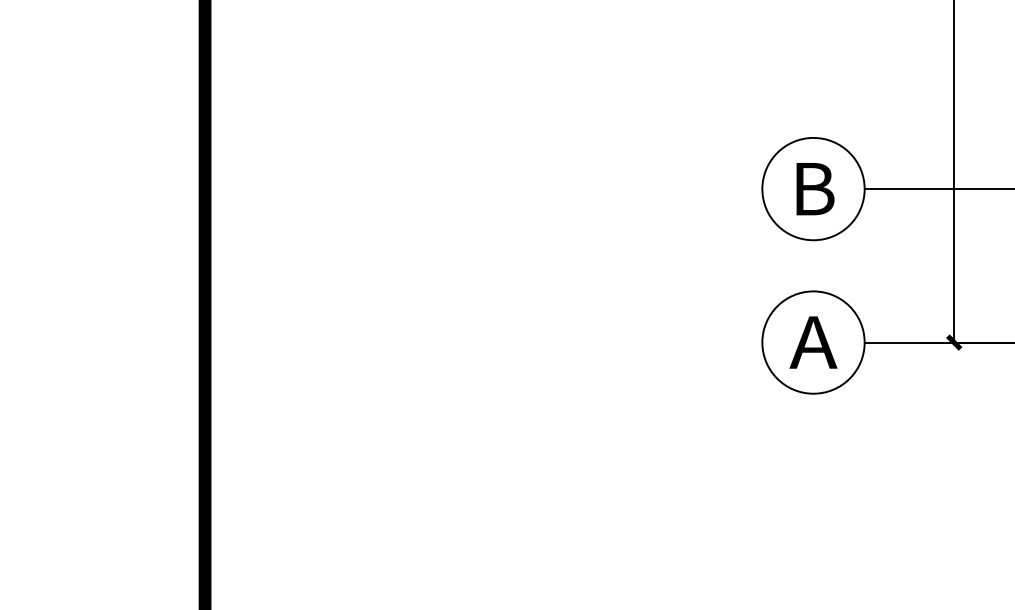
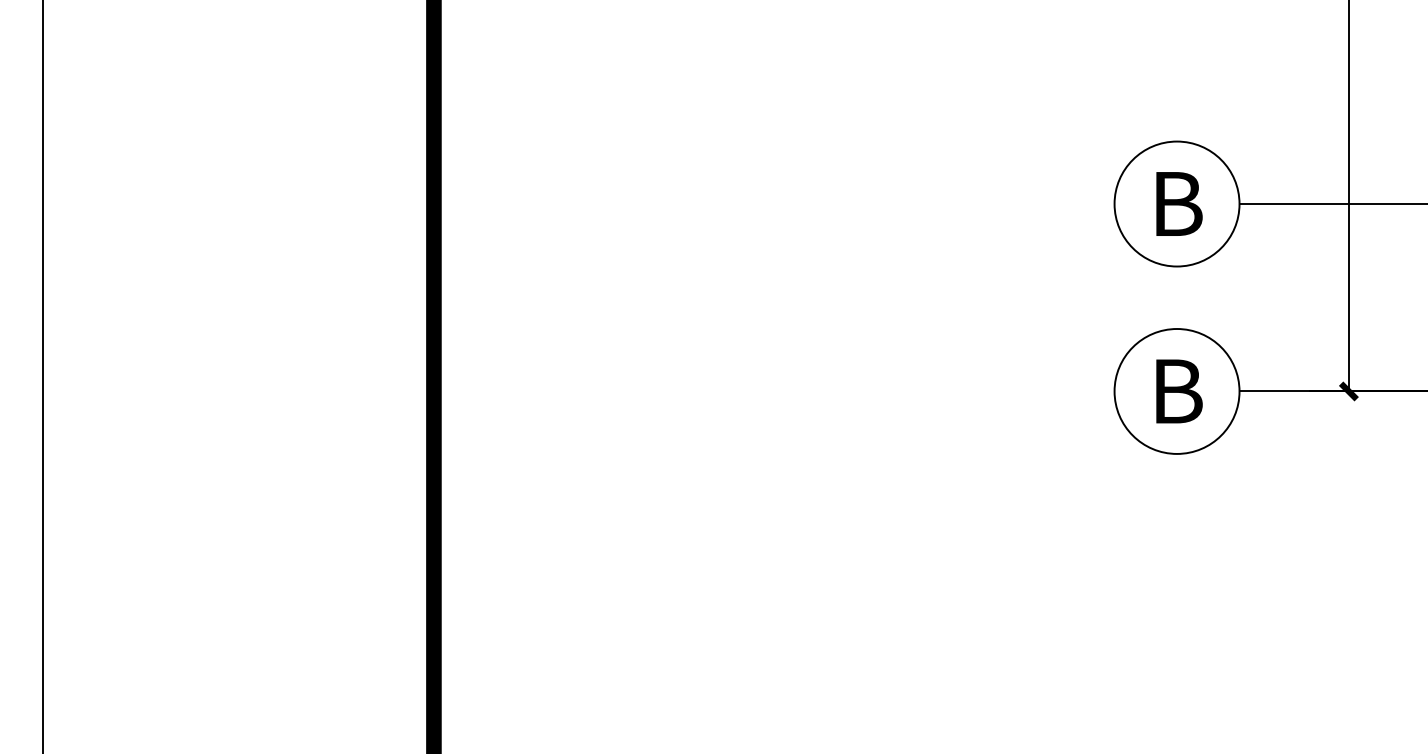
text: (813, 342) -> (1176, 391), A -> B

